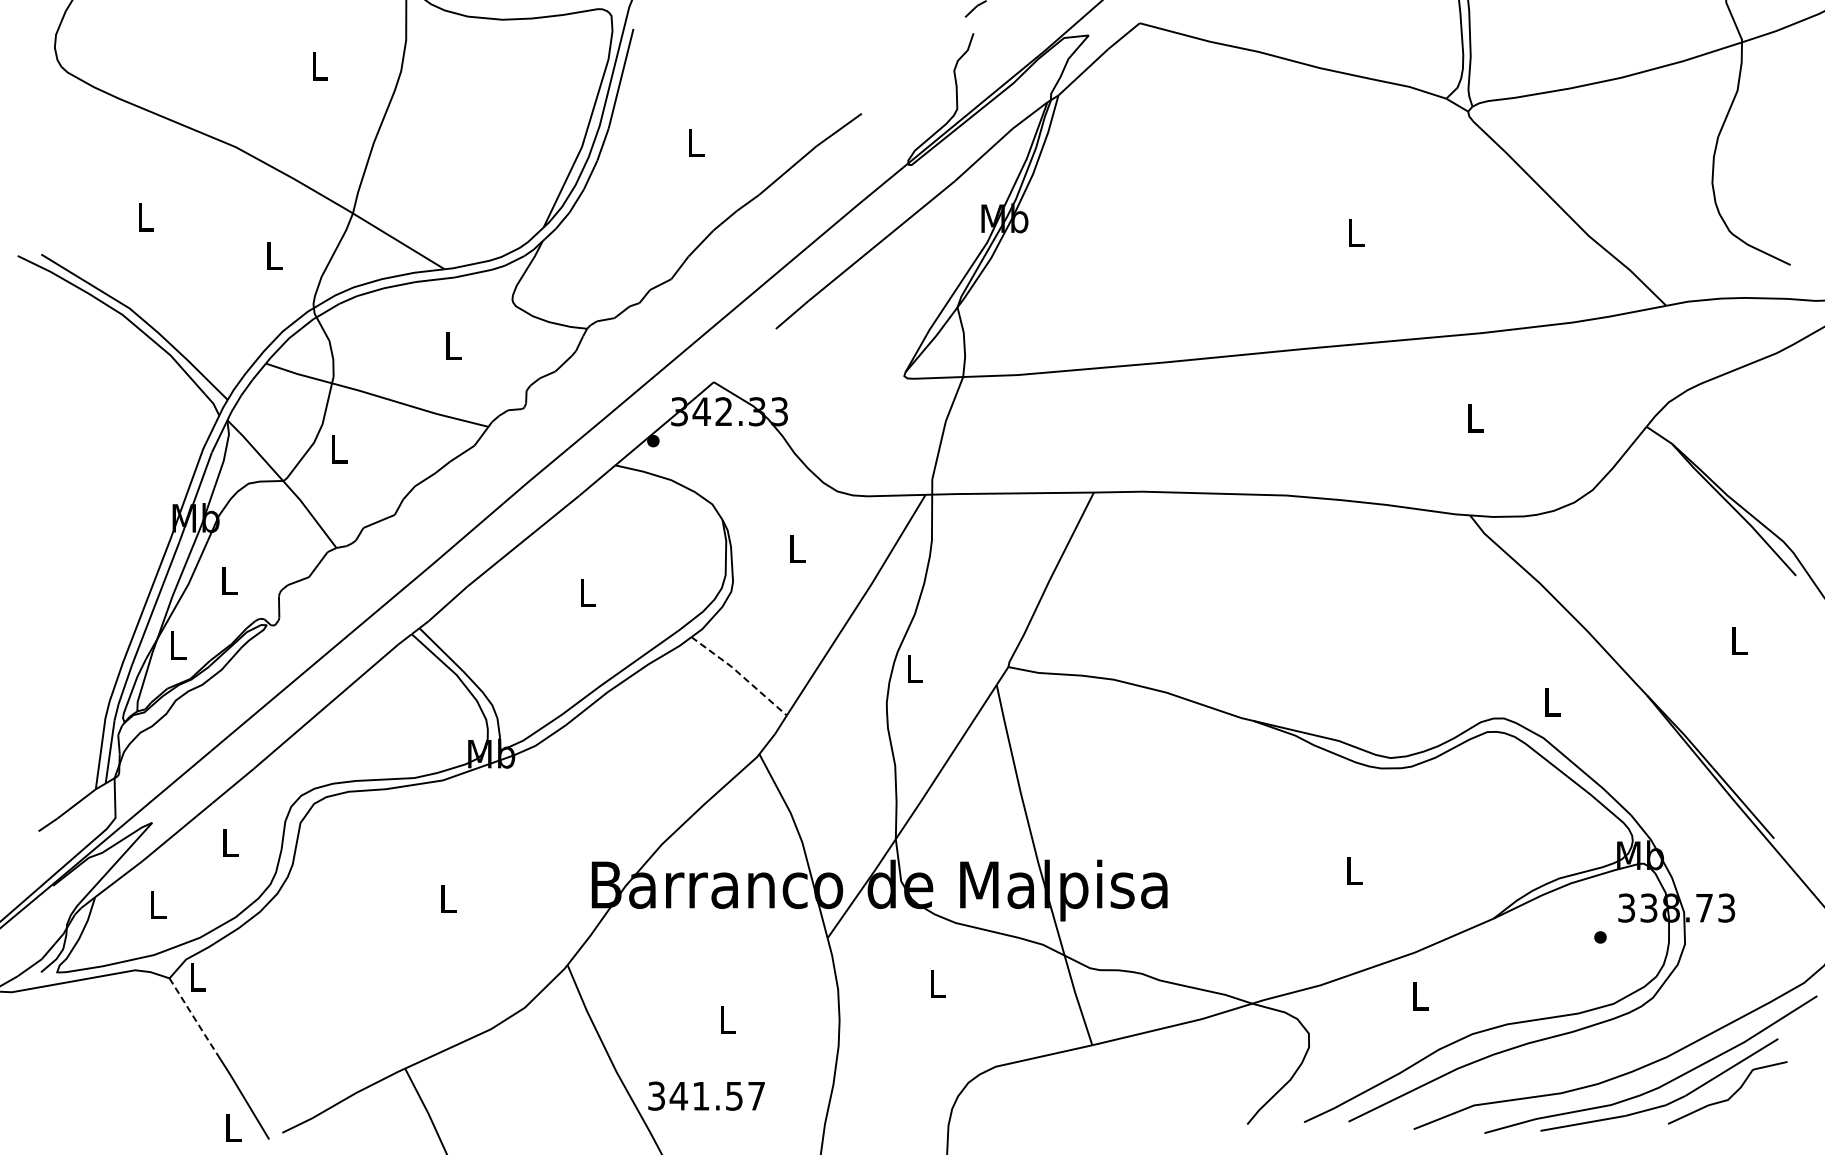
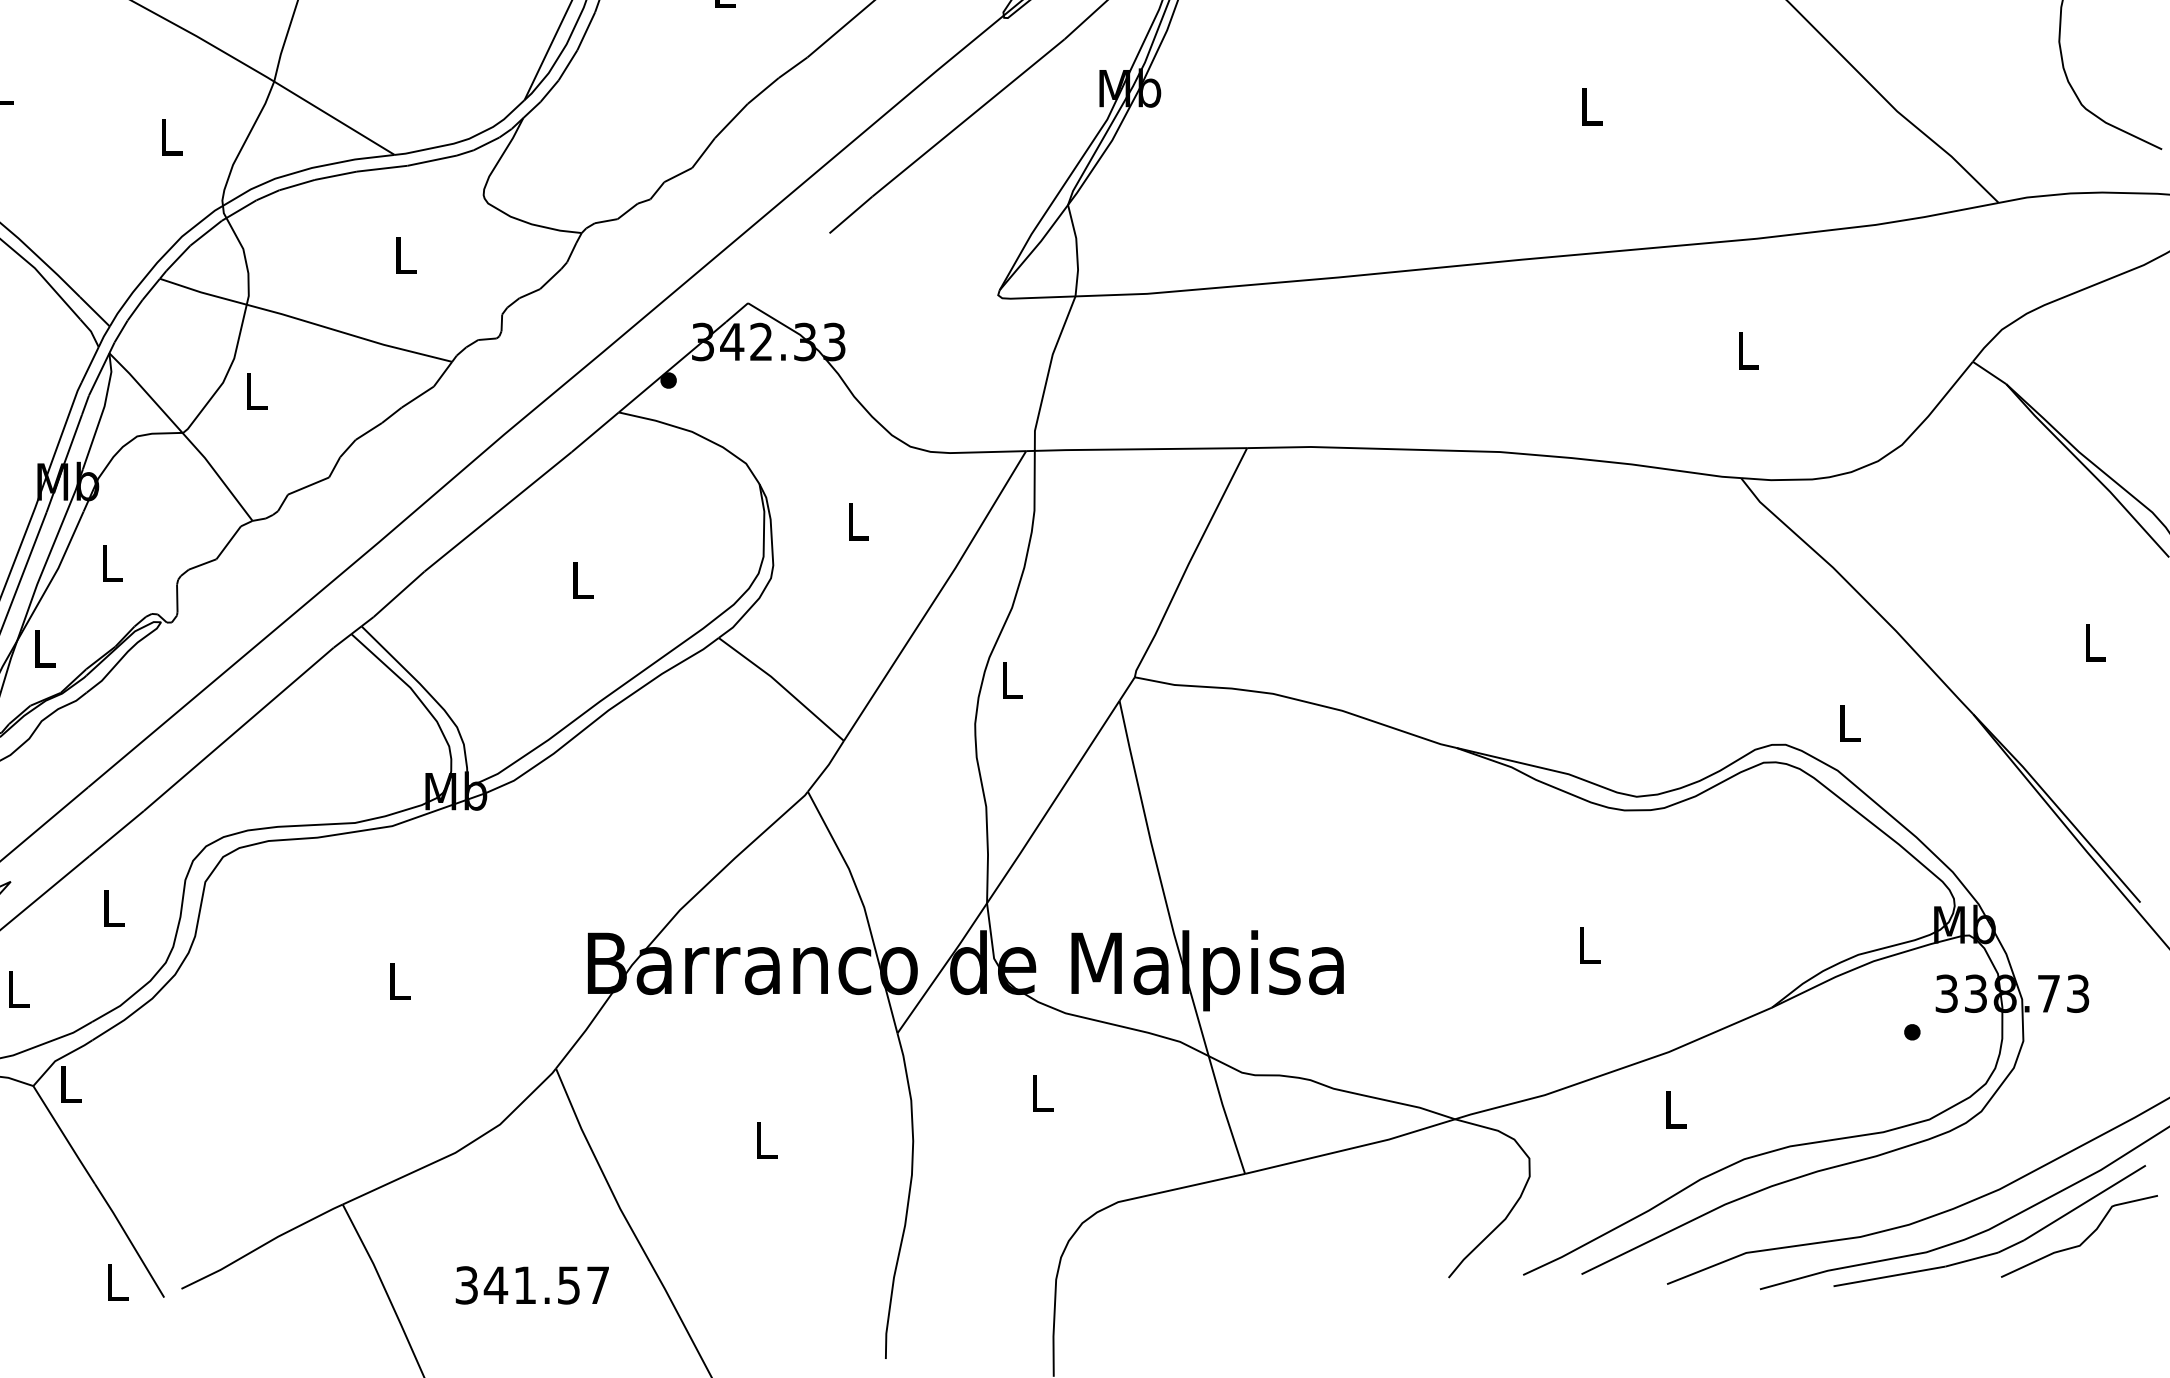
line: (740, 674) -> (783, 687), dashed -> solid
line: (193, 1016) -> (64, 1136), dashed -> solid
text: (706, 1095) -> (532, 1284), moved

